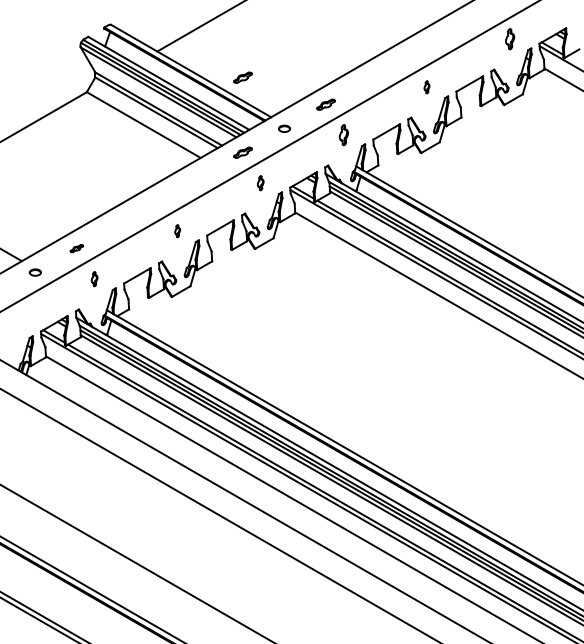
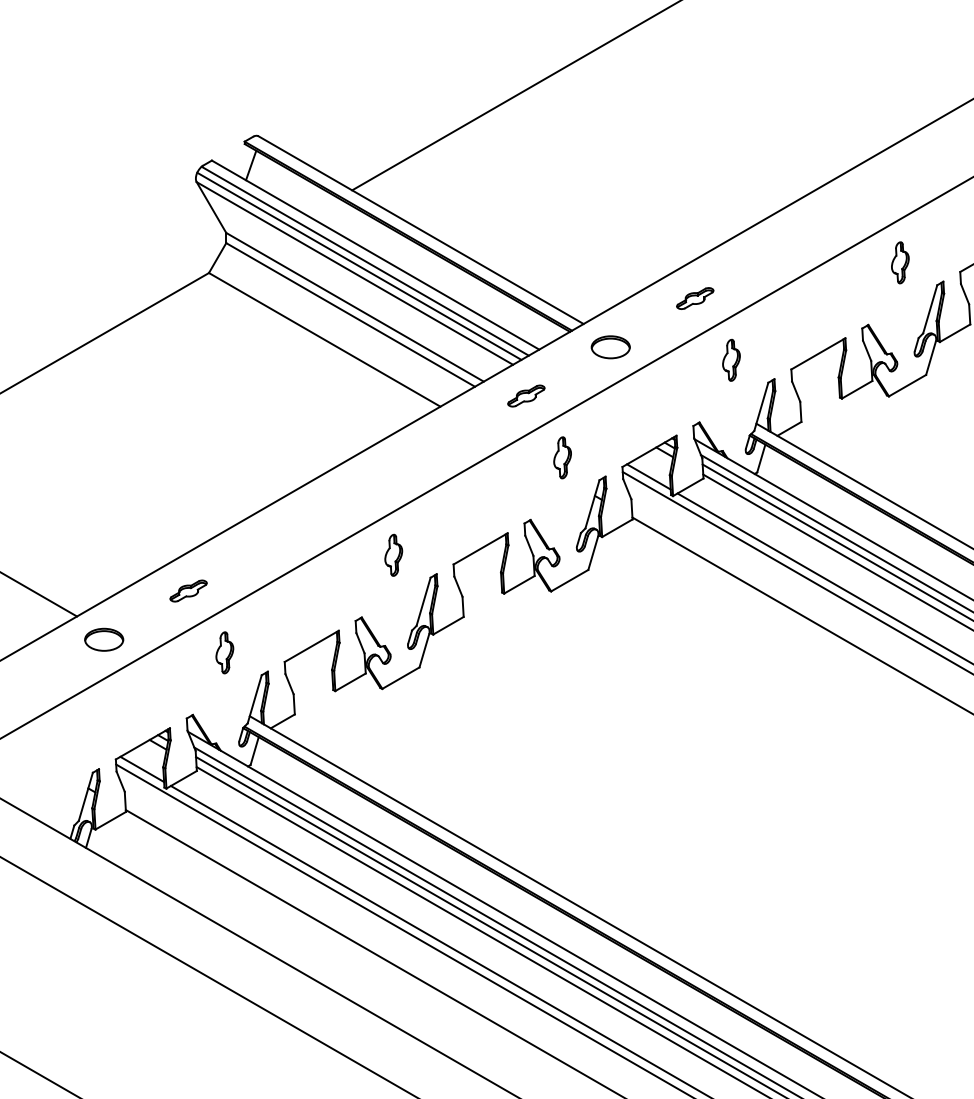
part: (242, 77) -> (525, 243), removed
part: (426, 87) -> (899, 263), size x1.67
part: (284, 128) -> (610, 346), size x1.67
part: (260, 183) -> (561, 458), size x1.43
part: (177, 231) -> (393, 556), size x1.67
part: (76, 248) -> (187, 590), size x1.43
part: (35, 272) -> (104, 639), size x1.67
part: (94, 279) -> (224, 653), size x1.43

